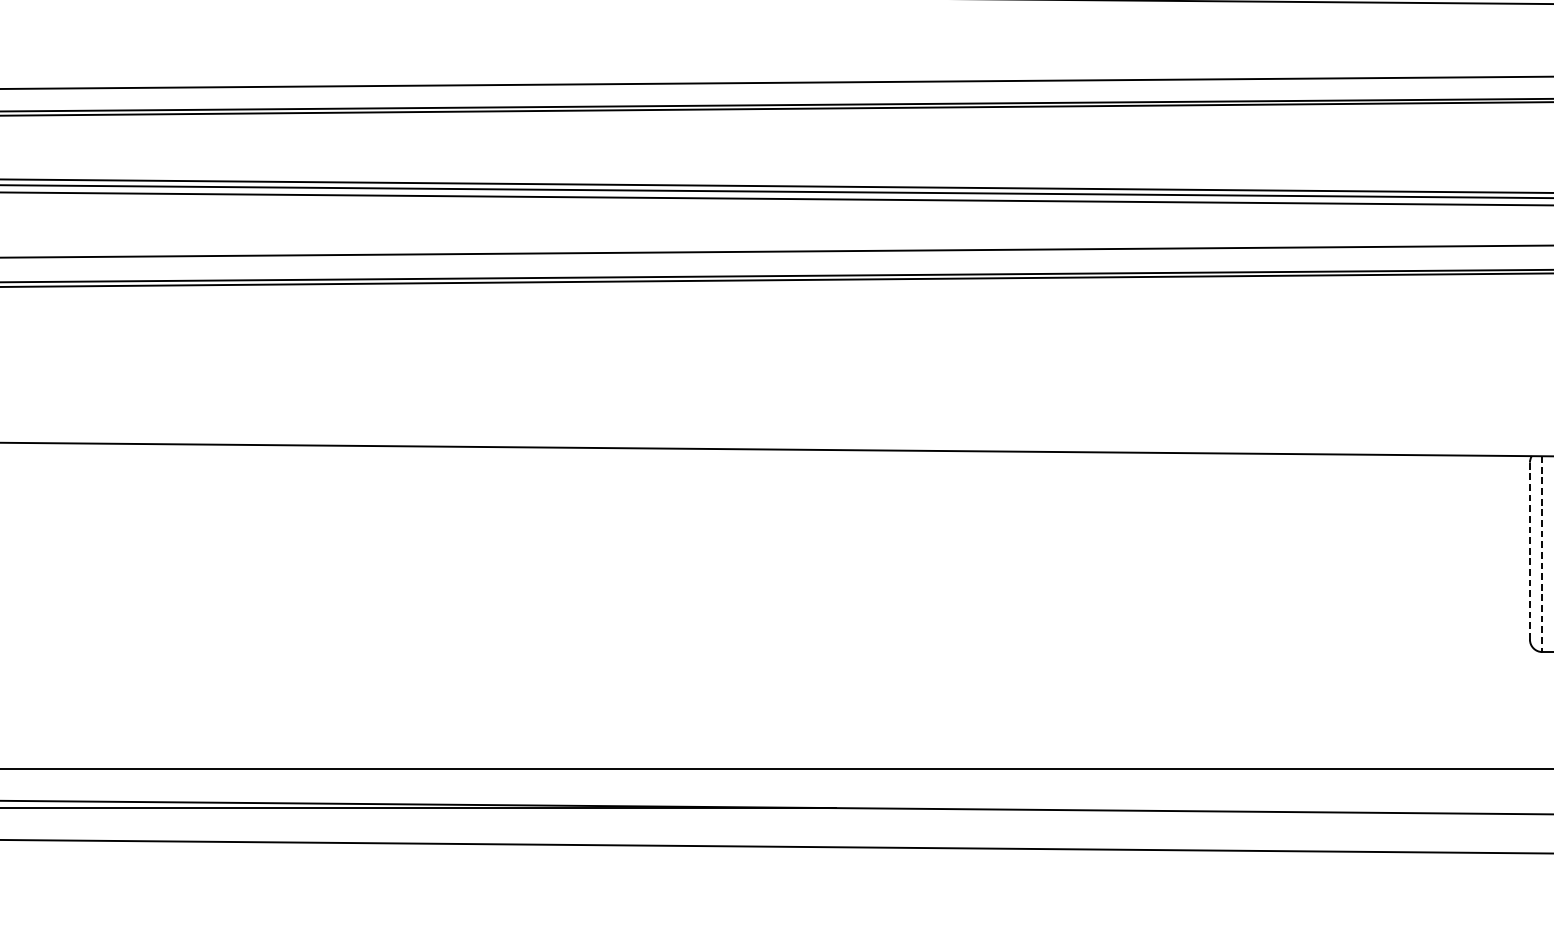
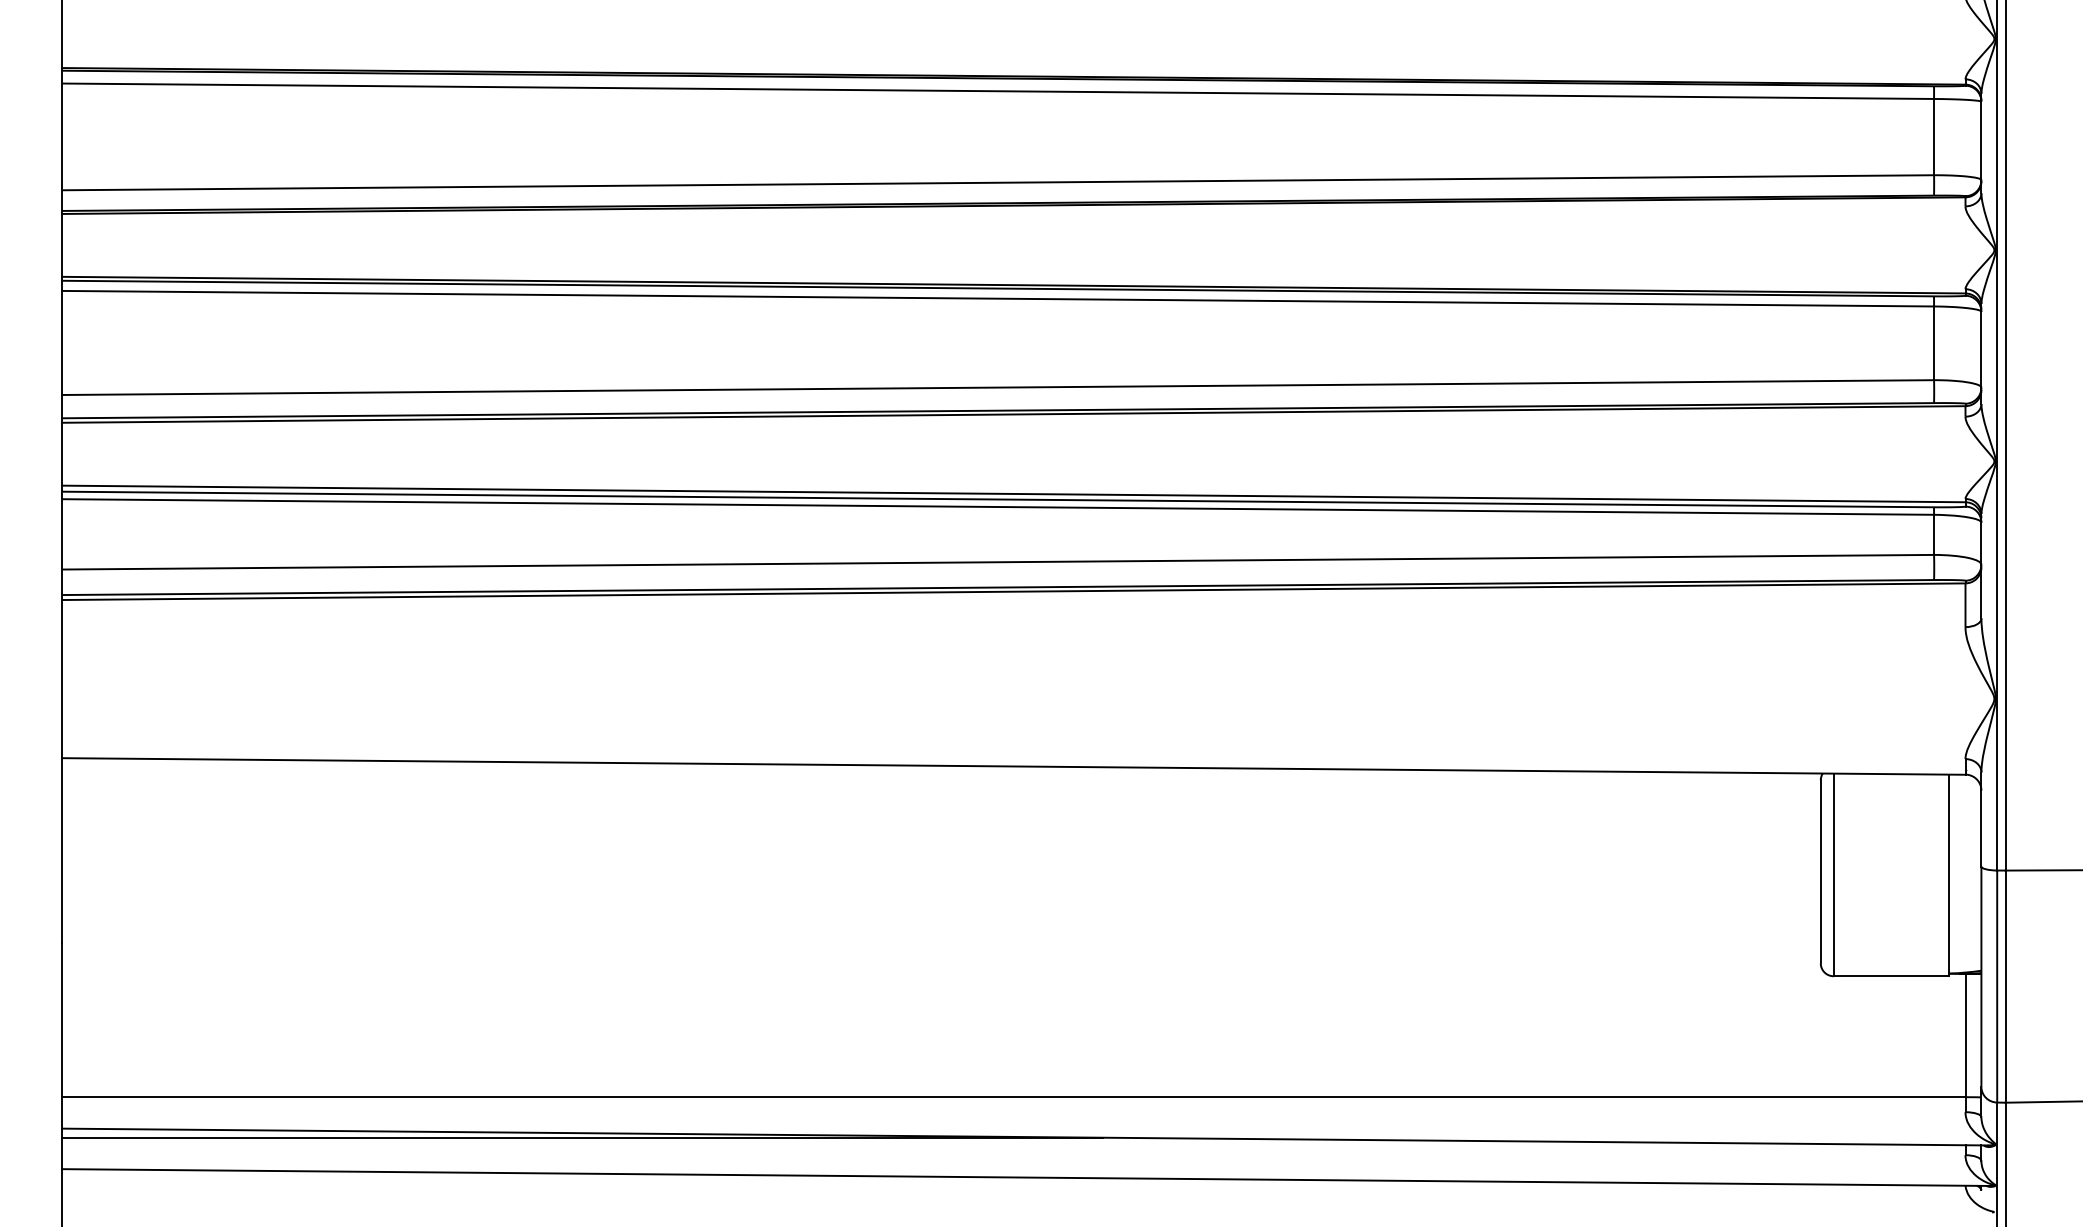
line: (1529, 550) -> (1820, 871), dashed -> solid
line: (1542, 554) -> (1833, 875), dashed -> solid

